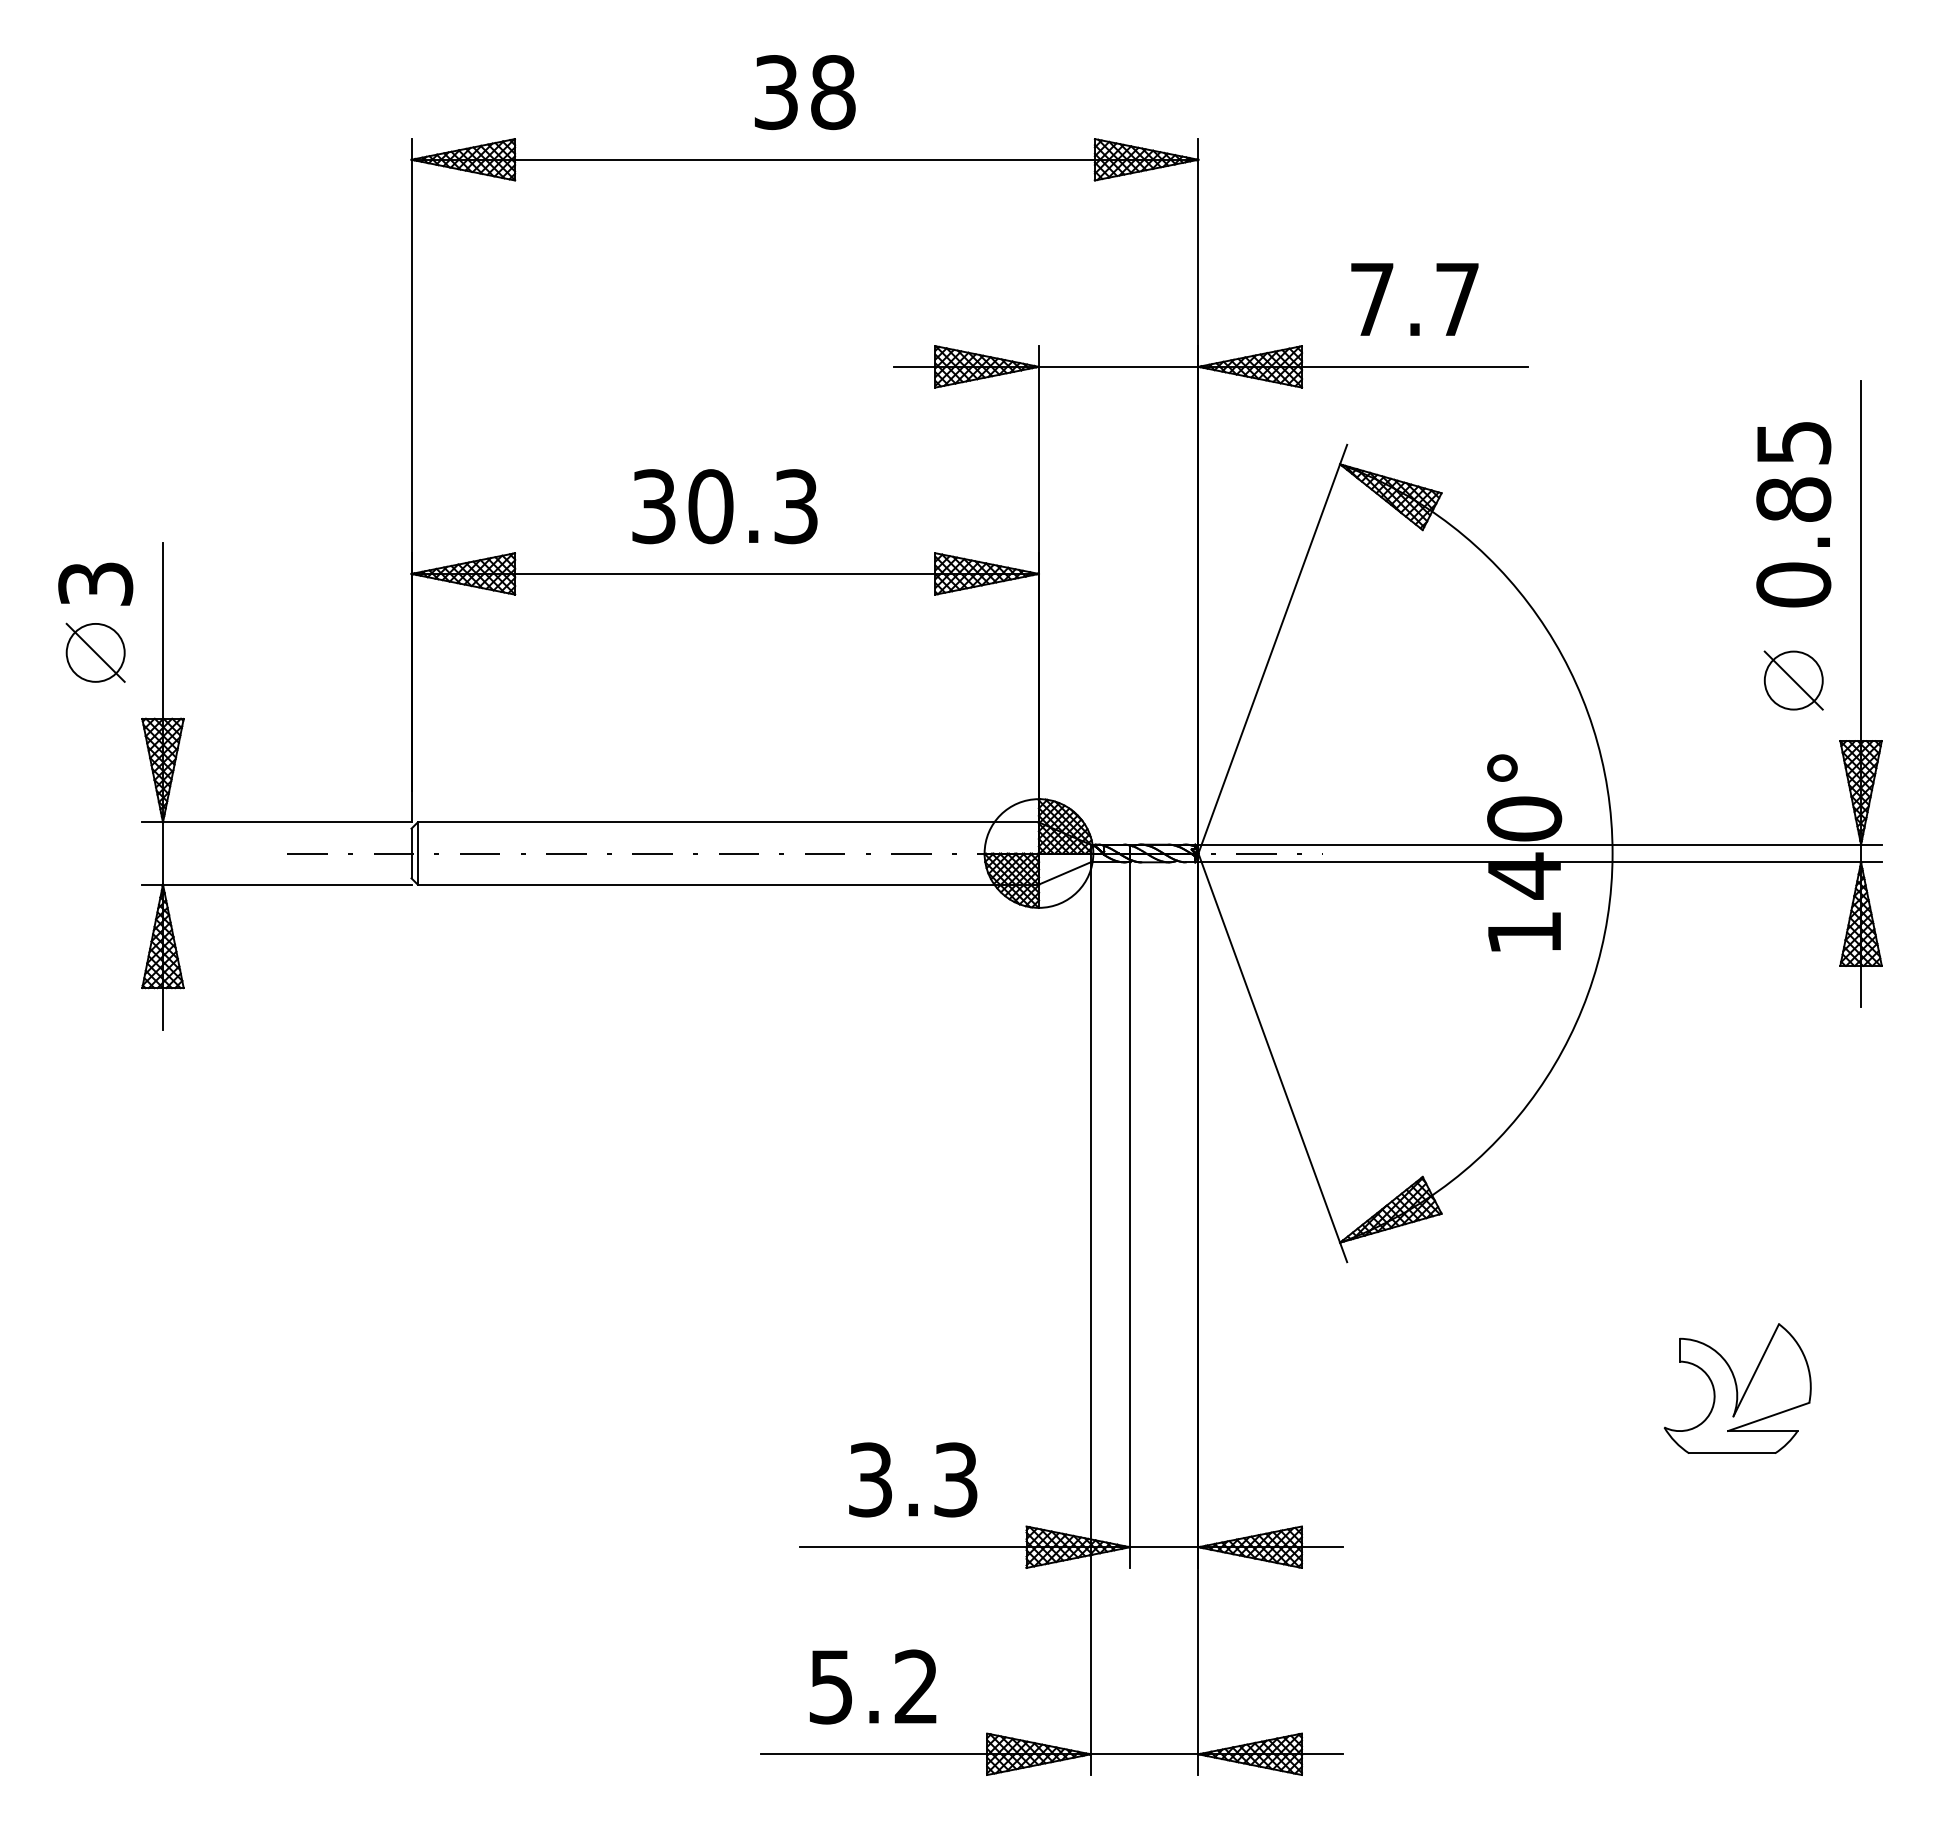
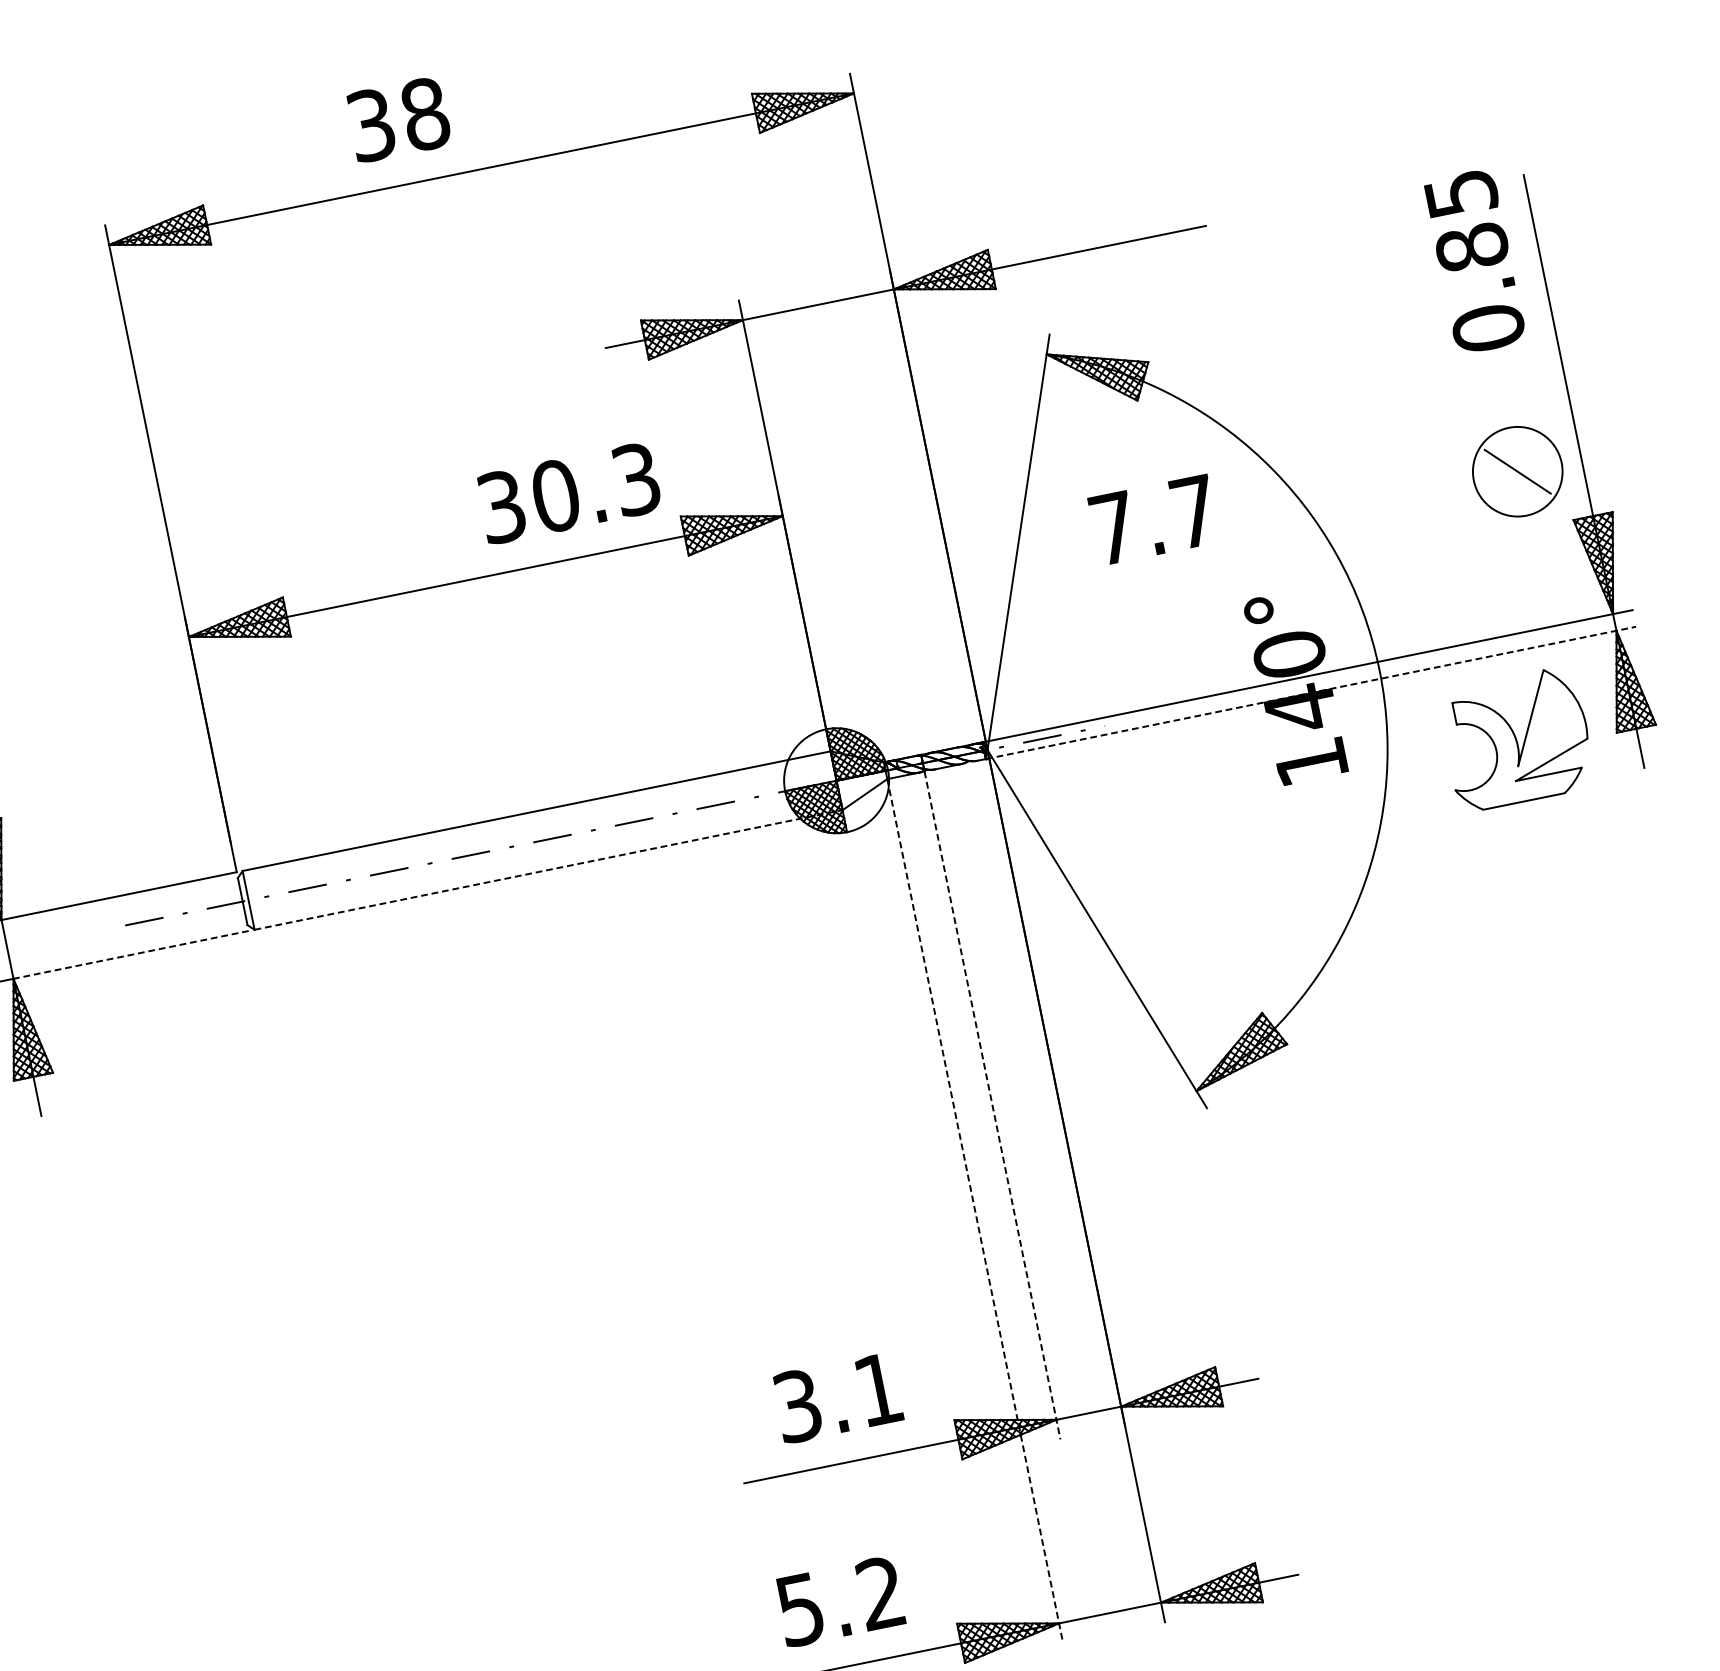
text: (805, 92) -> (399, 119), moved
text: (1414, 299) -> (1153, 520), moved
text: (724, 506) -> (568, 493), moved
text: (1793, 514) -> (1474, 261), moved
circle: (1793, 680) -> (1517, 471), size x1.6
line: (1539, 862) -> (1312, 692), solid -> dashed
line: (286, 884) -> (130, 954), solid -> dashed
line: (728, 884) -> (548, 869), solid -> dashed
line: (1130, 1215) -> (992, 1105), solid -> dashed
line: (1090, 1319) -> (975, 1211), solid -> dashed
part: (1737, 1388) -> (1516, 738), moved
text: (955, 1479) -> (878, 1389), 3.3 -> 3.1

